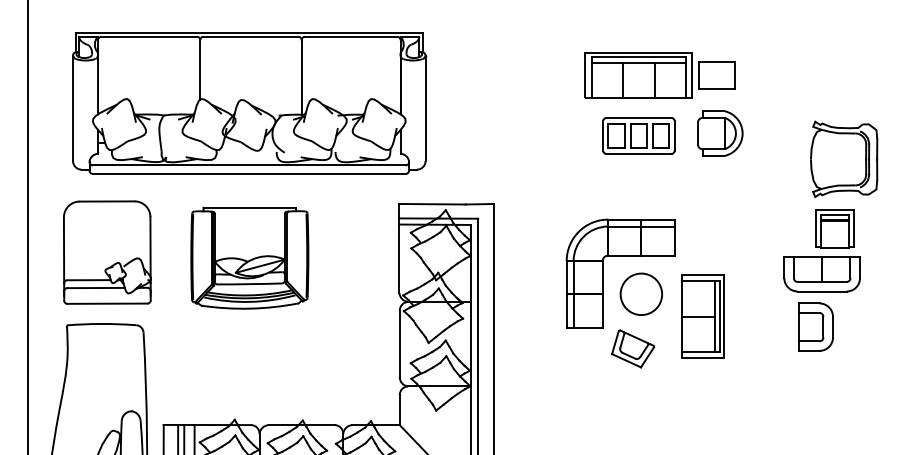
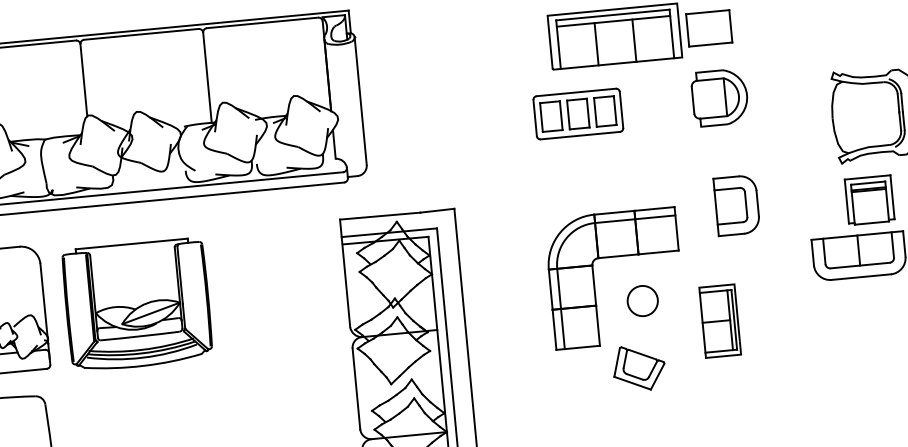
part: (638, 135) -> (577, 113), moved
part: (249, 257) -> (137, 304), moved
part: (640, 293) -> (641, 300), size x0.6
part: (702, 316) -> (719, 321), size x0.7
part: (815, 326) -> (736, 204), moved

